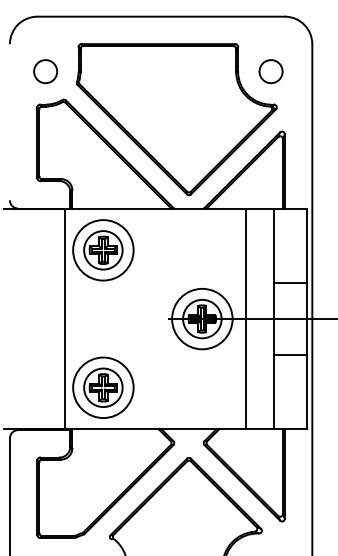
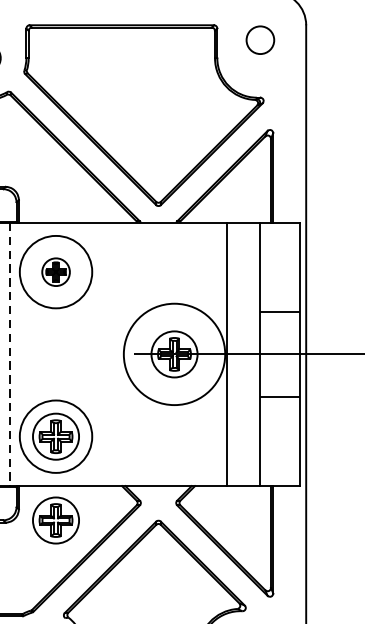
circle: (270, 71) -> (259, 40), moved
part: (103, 250) -> (56, 272), size x0.6
circle: (202, 318) -> (174, 353), size x1.4
line: (64, 319) -> (9, 354), solid -> dashed
part: (103, 457) -> (56, 520), added

